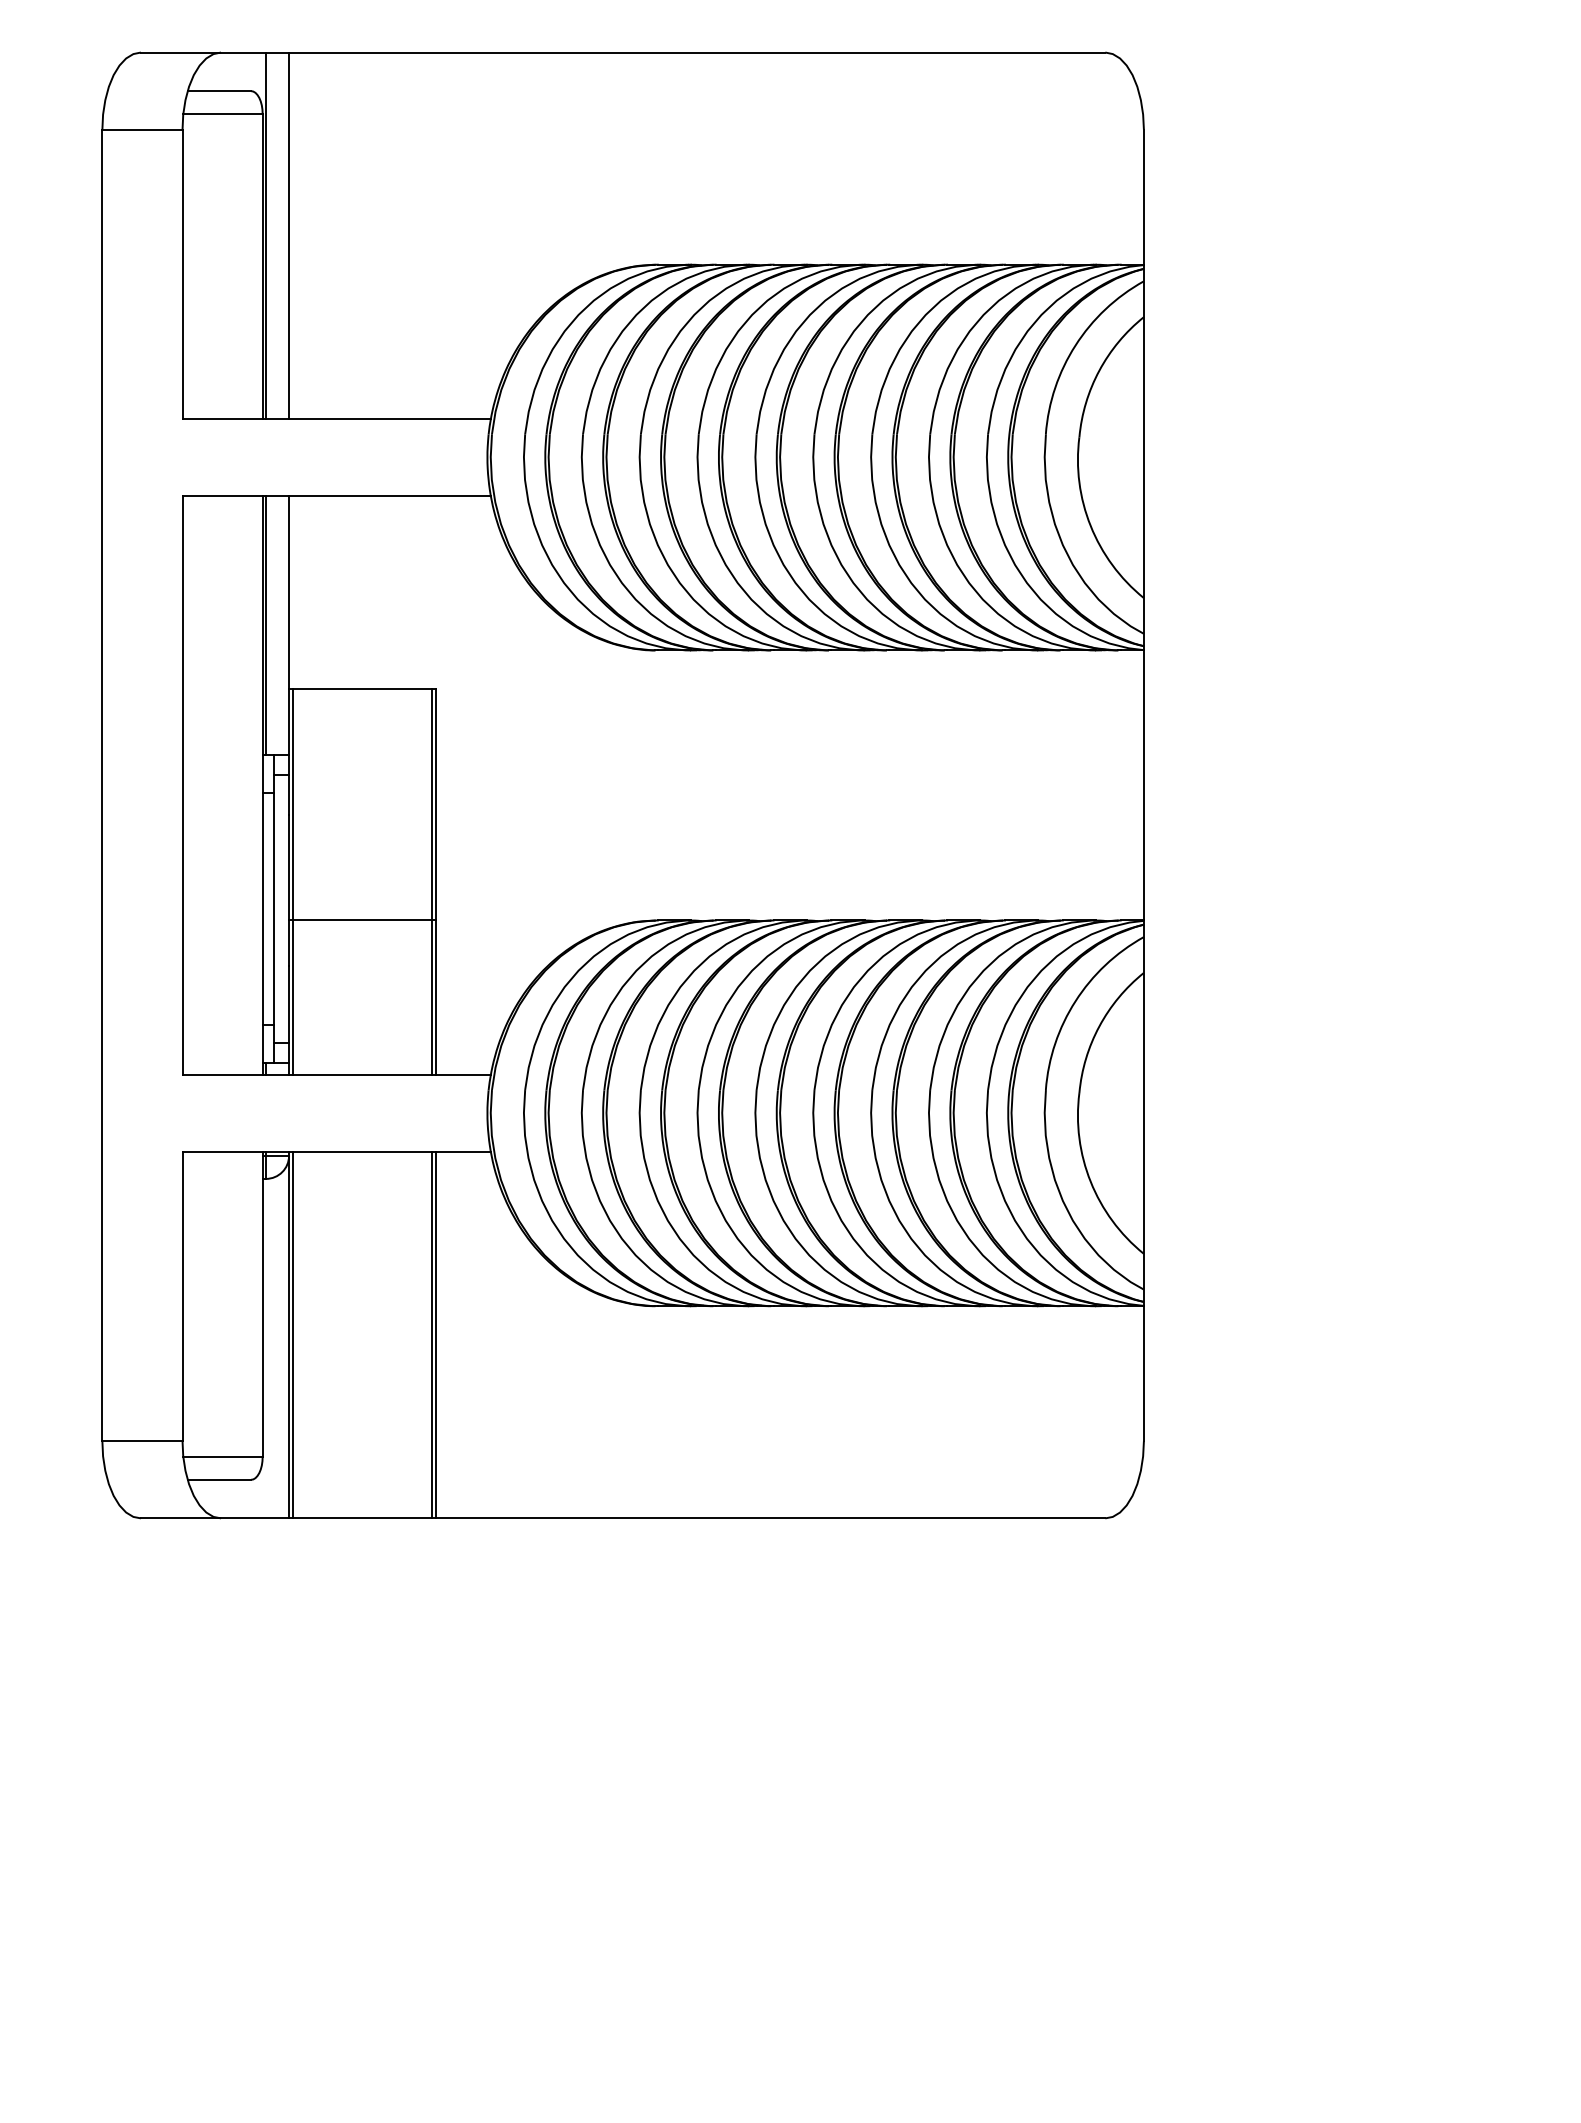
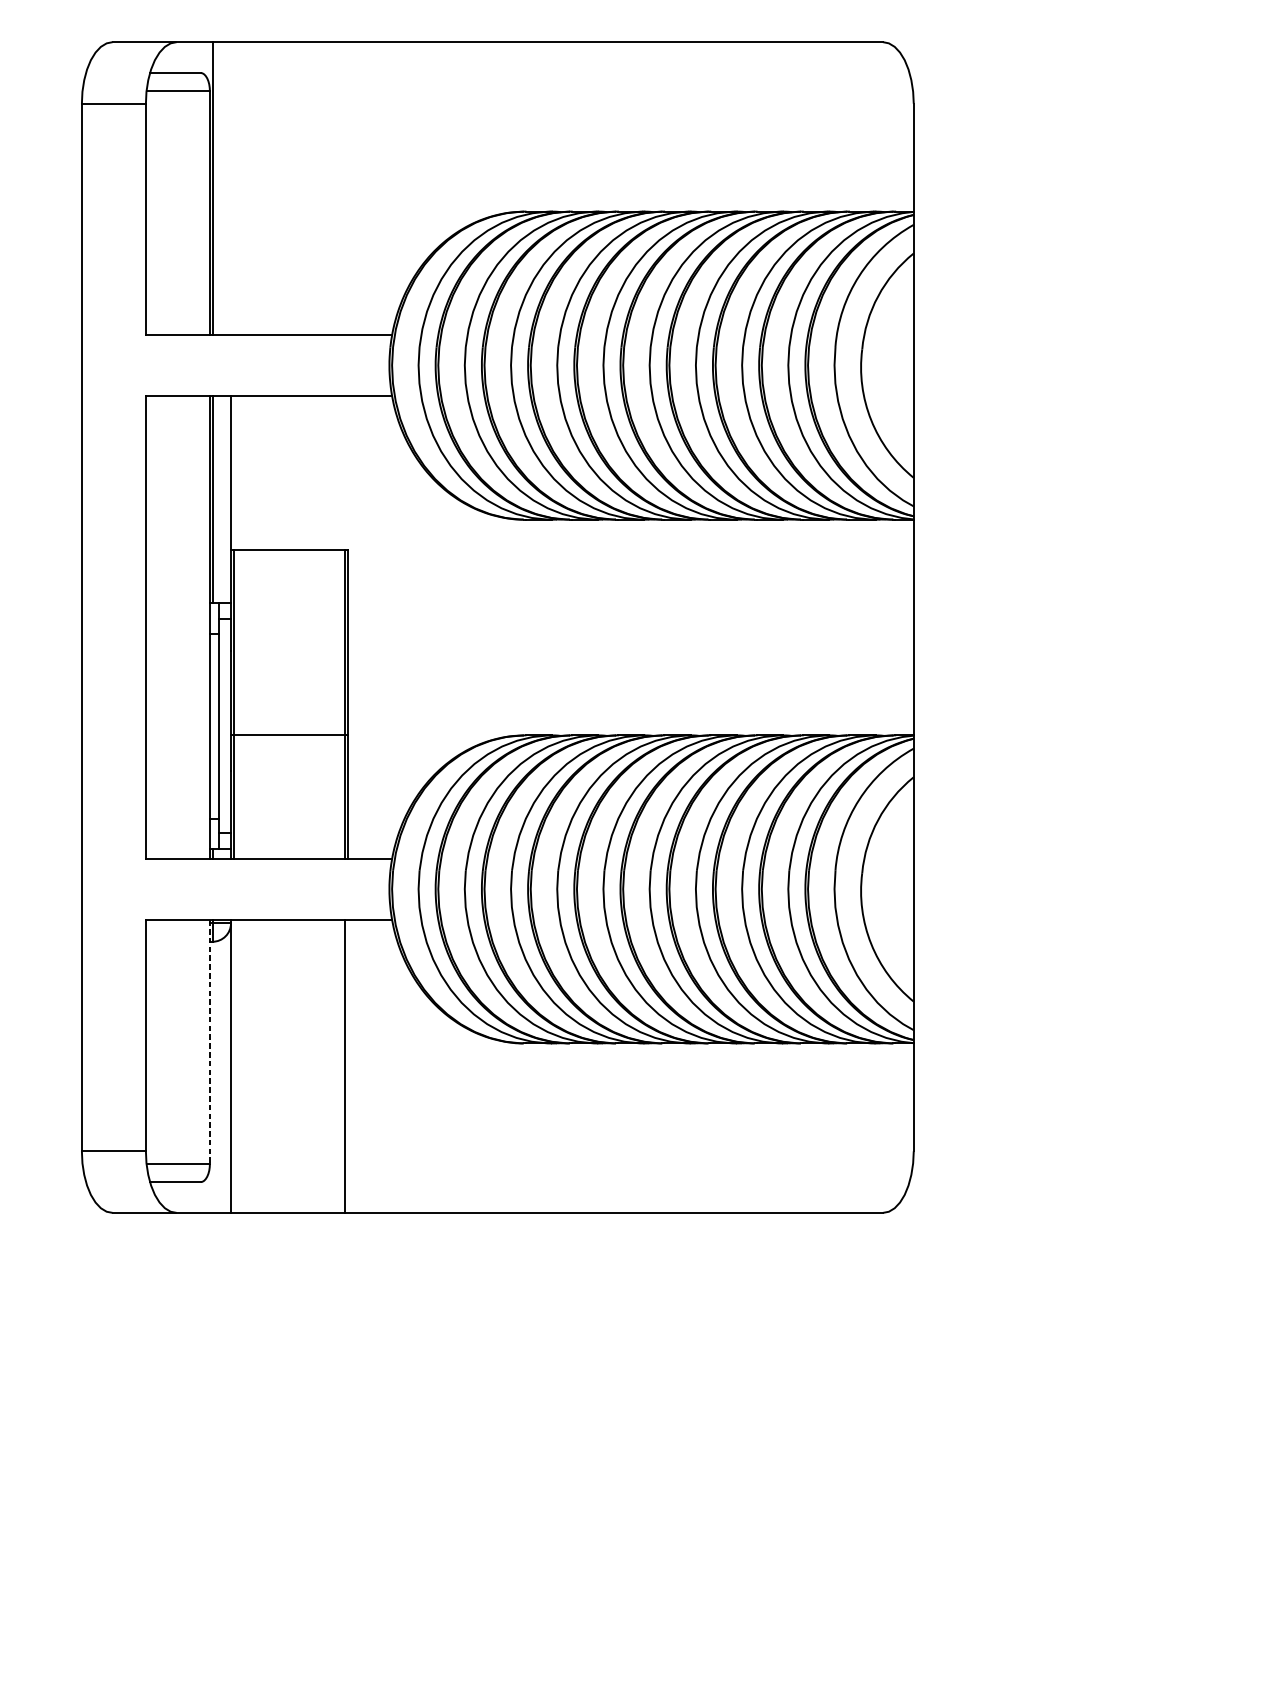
line: (289, 235) -> (231, 188), removed
line: (262, 1304) -> (209, 1042), solid -> dashed
line: (292, 1334) -> (233, 1066), removed
line: (435, 1334) -> (347, 1066), removed

